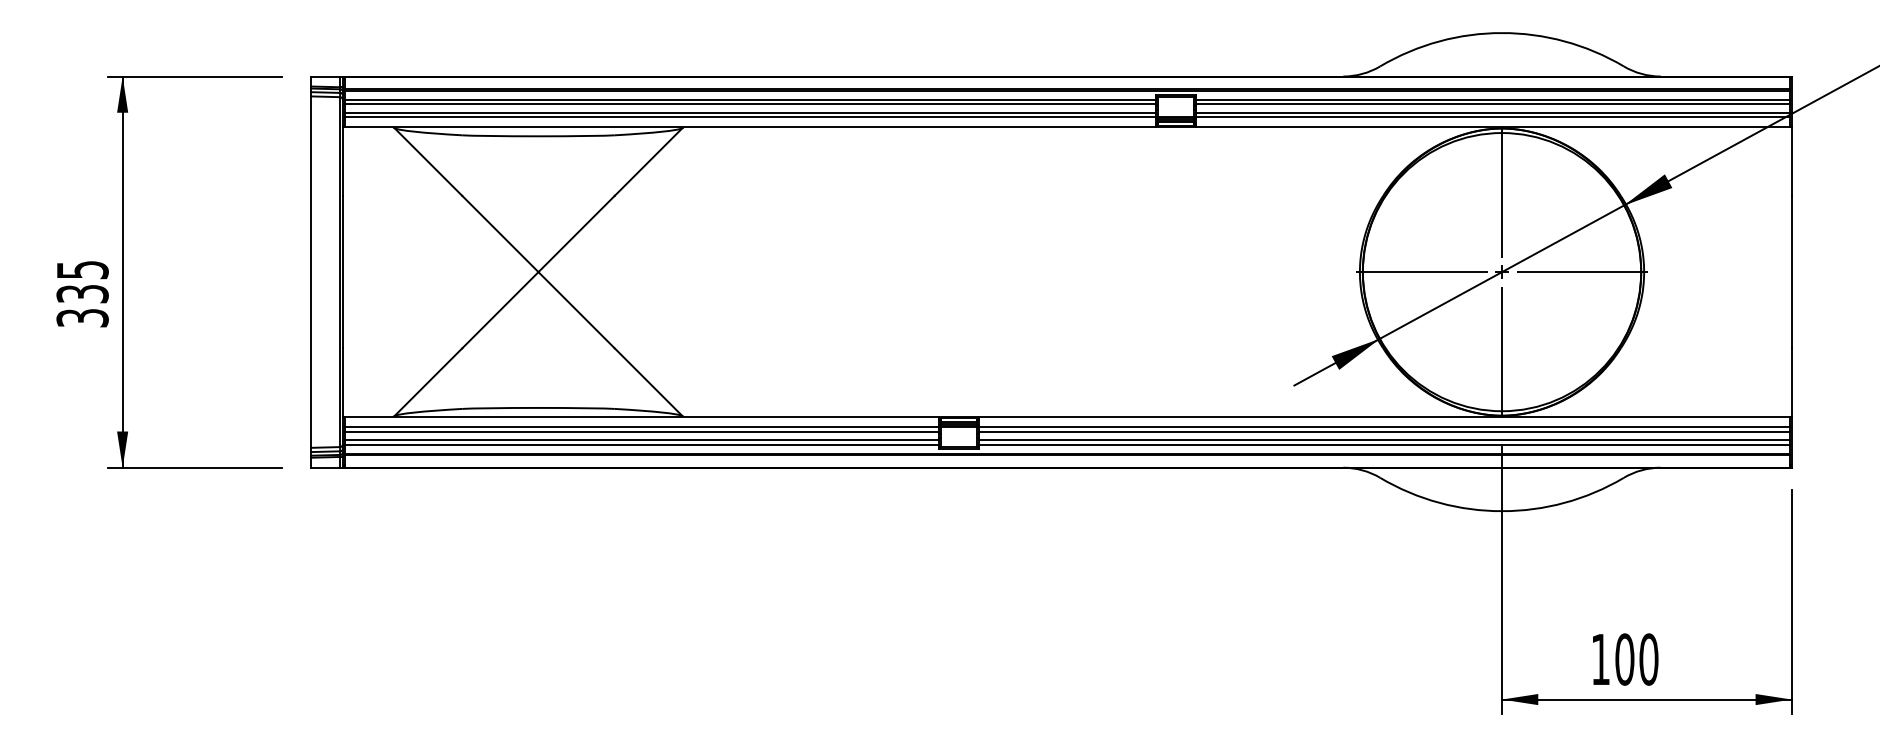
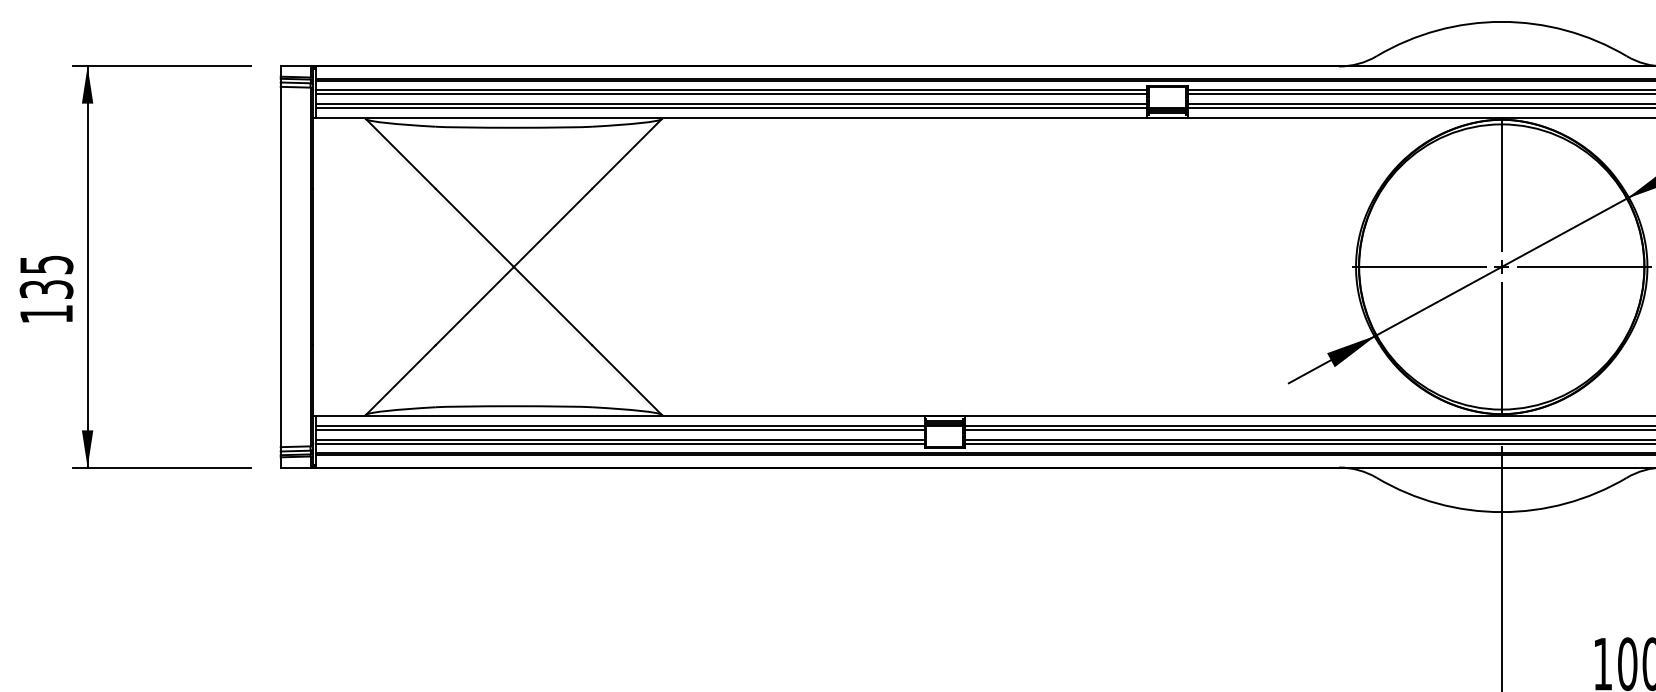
text: (82, 318) -> (46, 314), 335 -> 135

